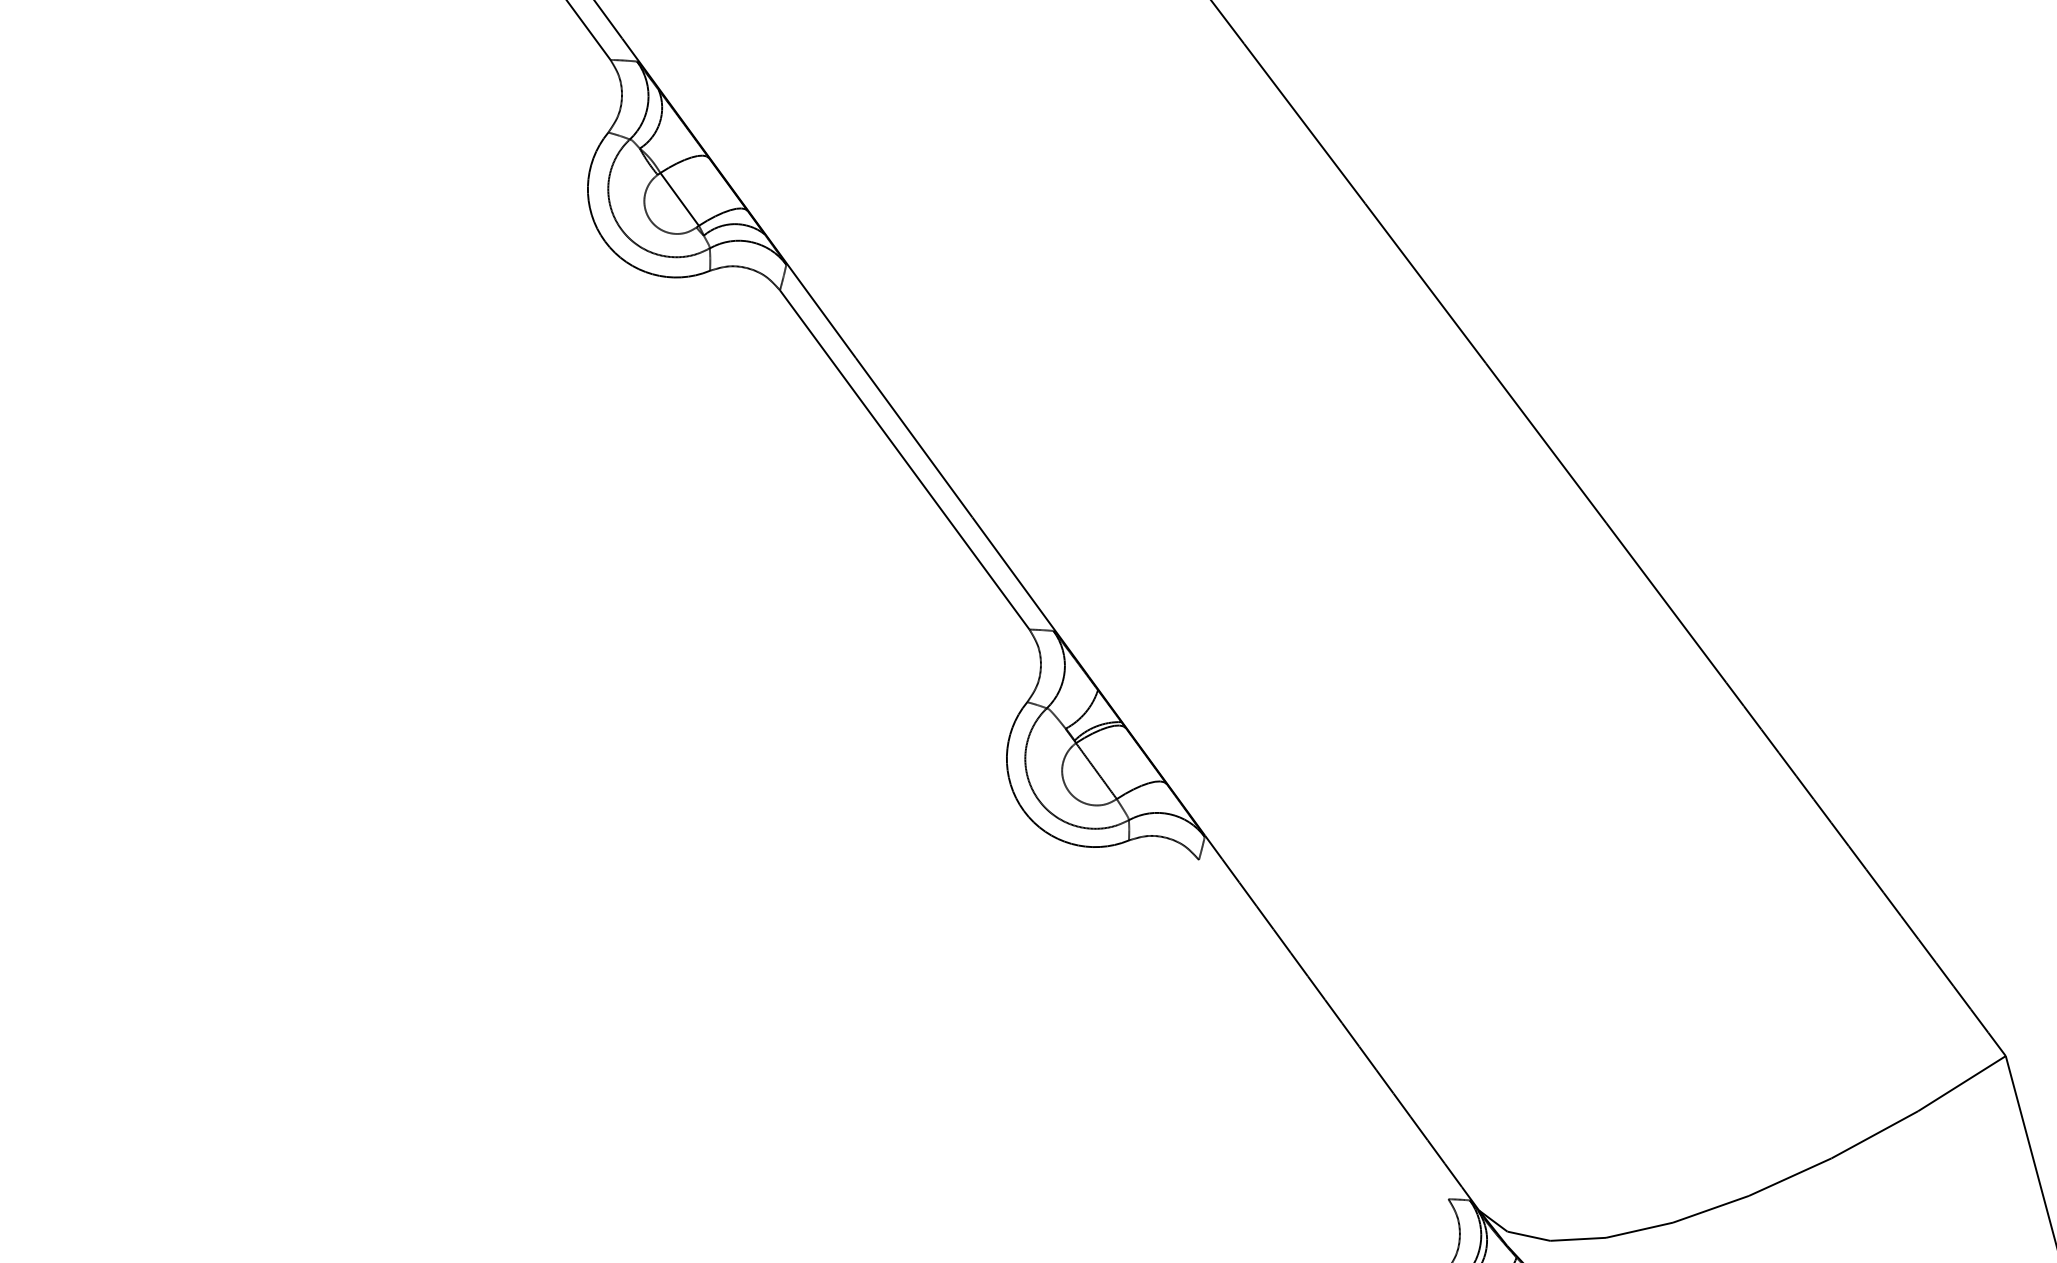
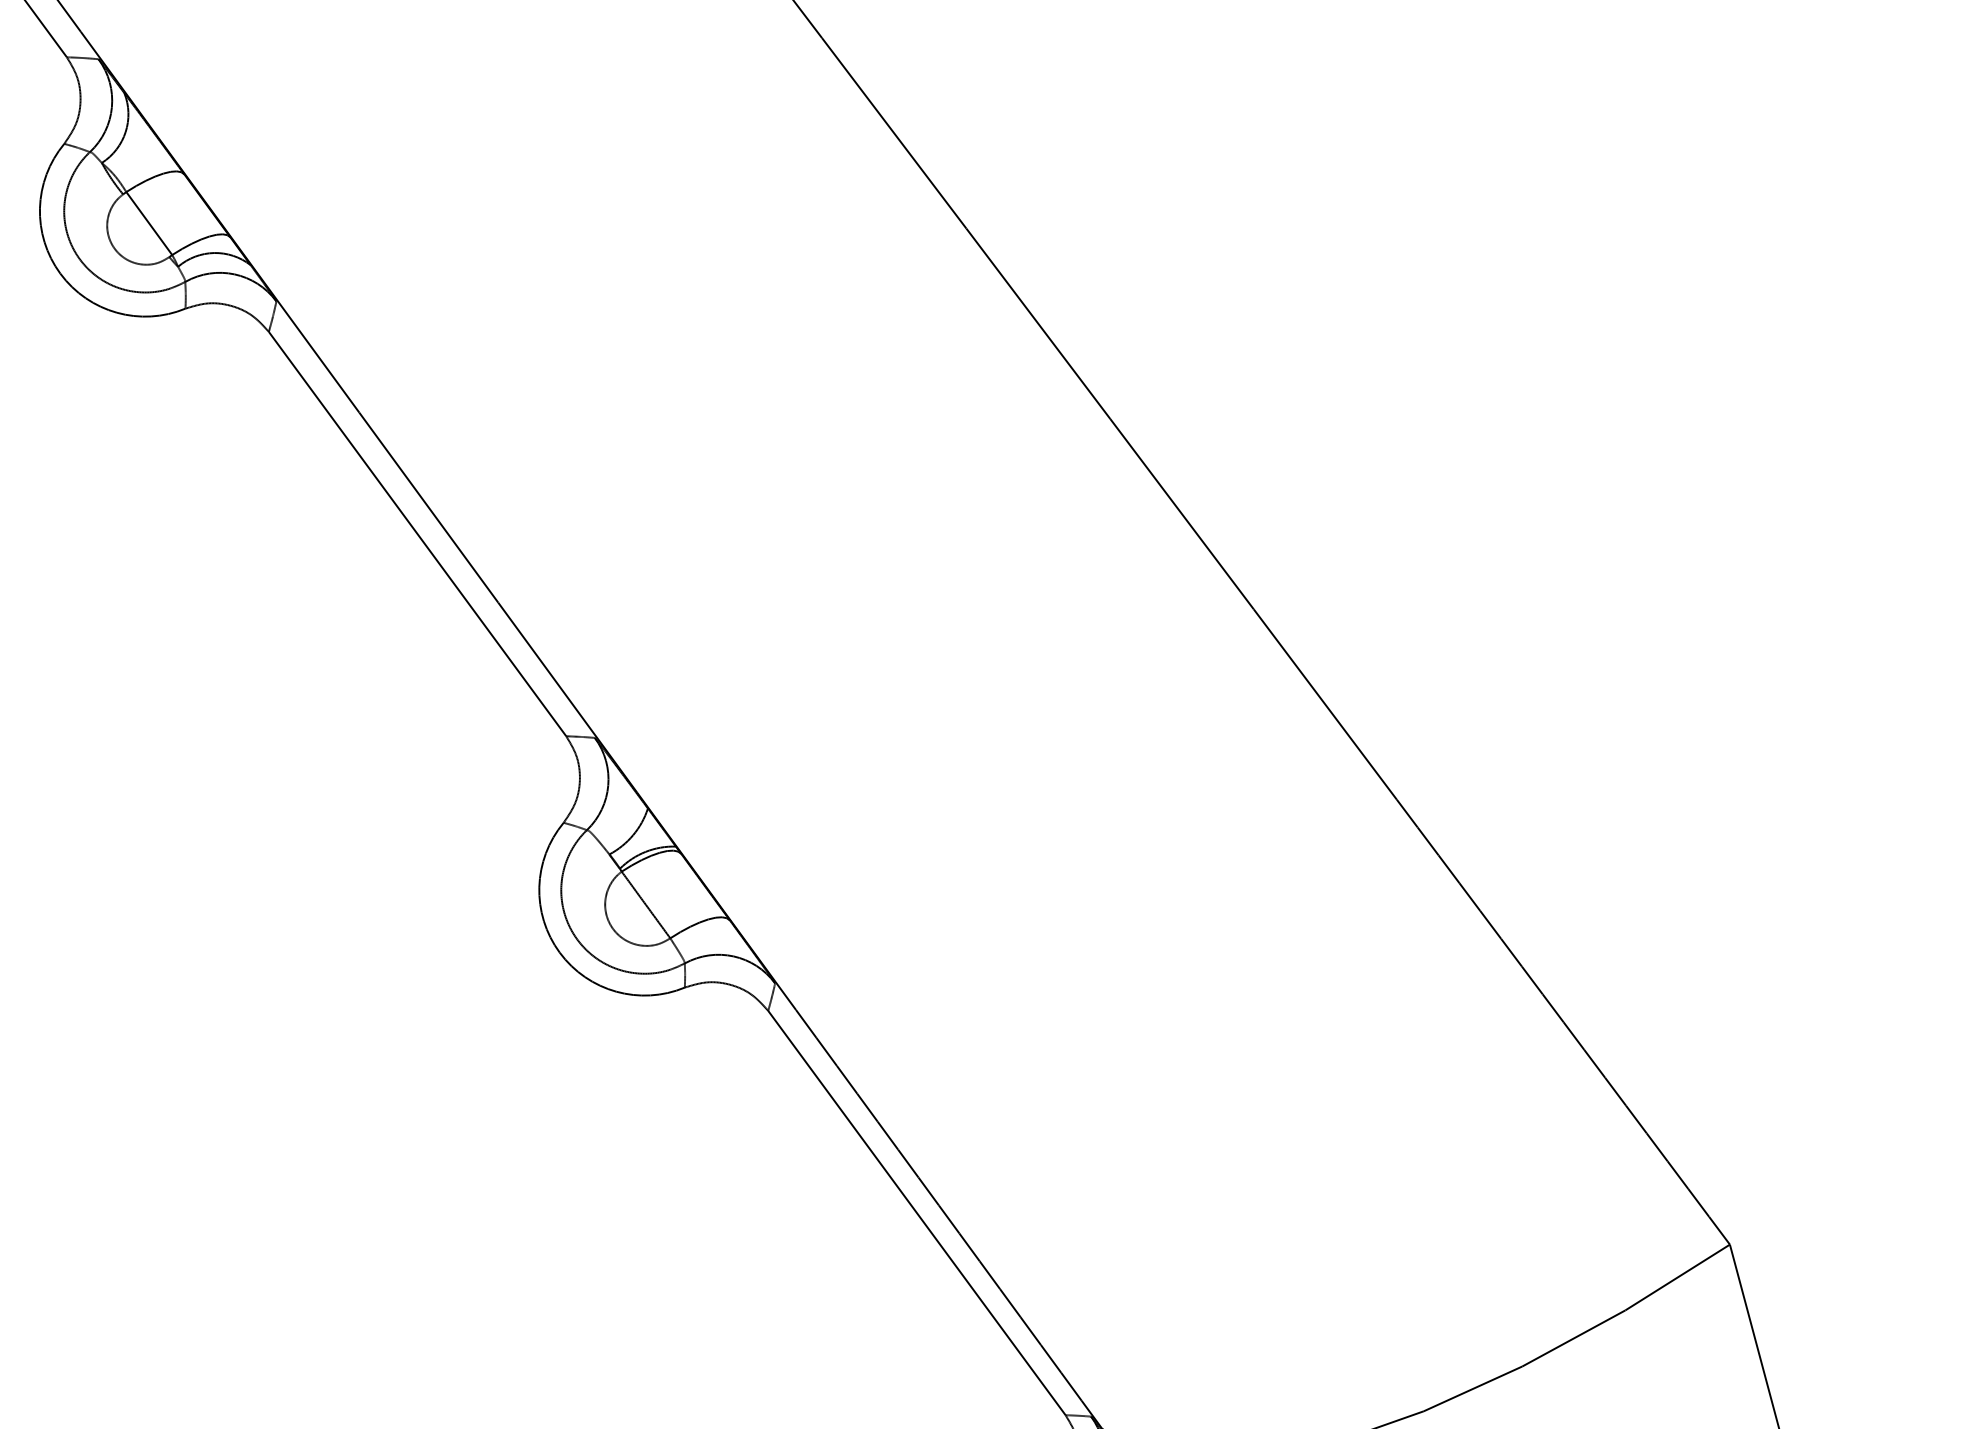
line: (1323, 1029) -> (916, 1212), added

